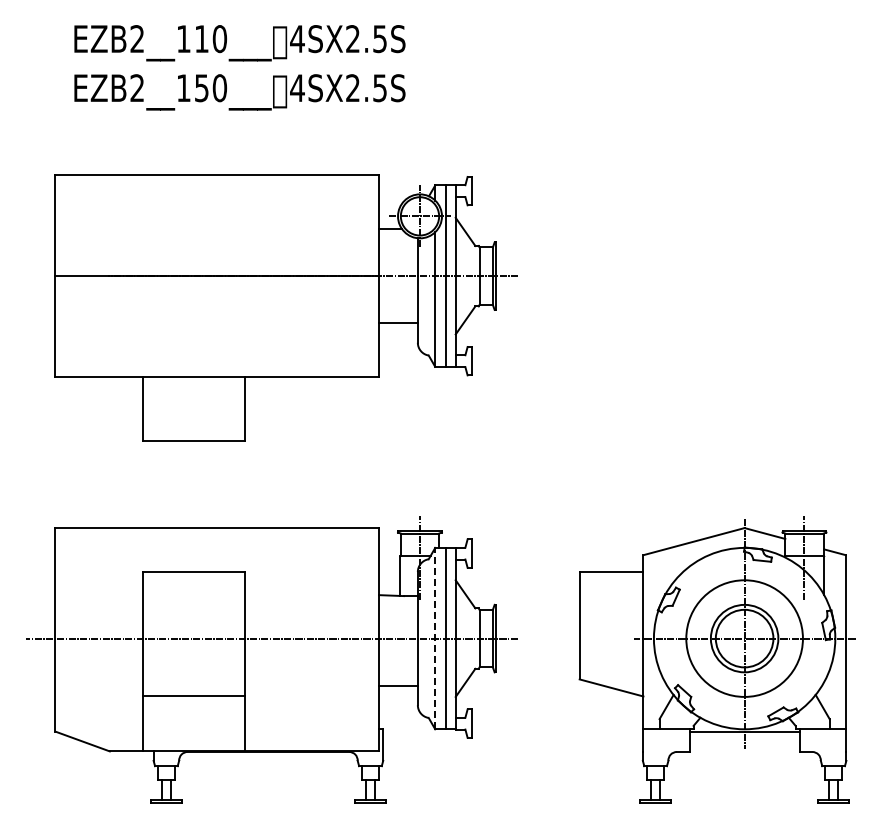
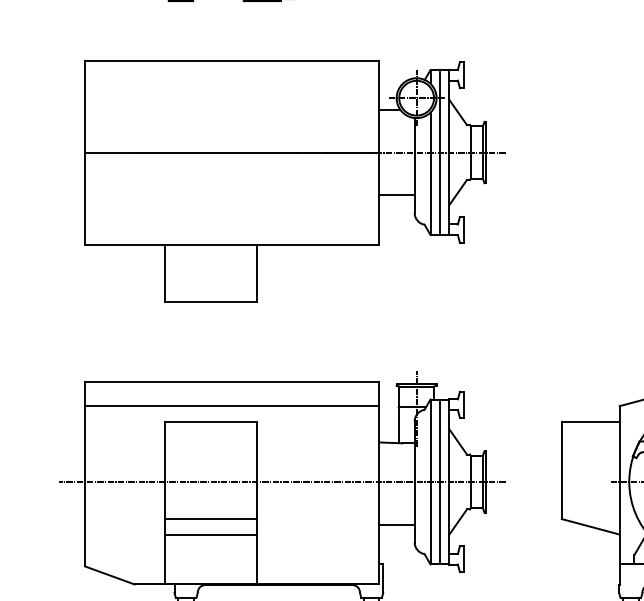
line: (216, 555) -> (231, 406), added
line: (435, 637) -> (430, 480), dashed -> solid
line: (193, 679) -> (210, 519), added

